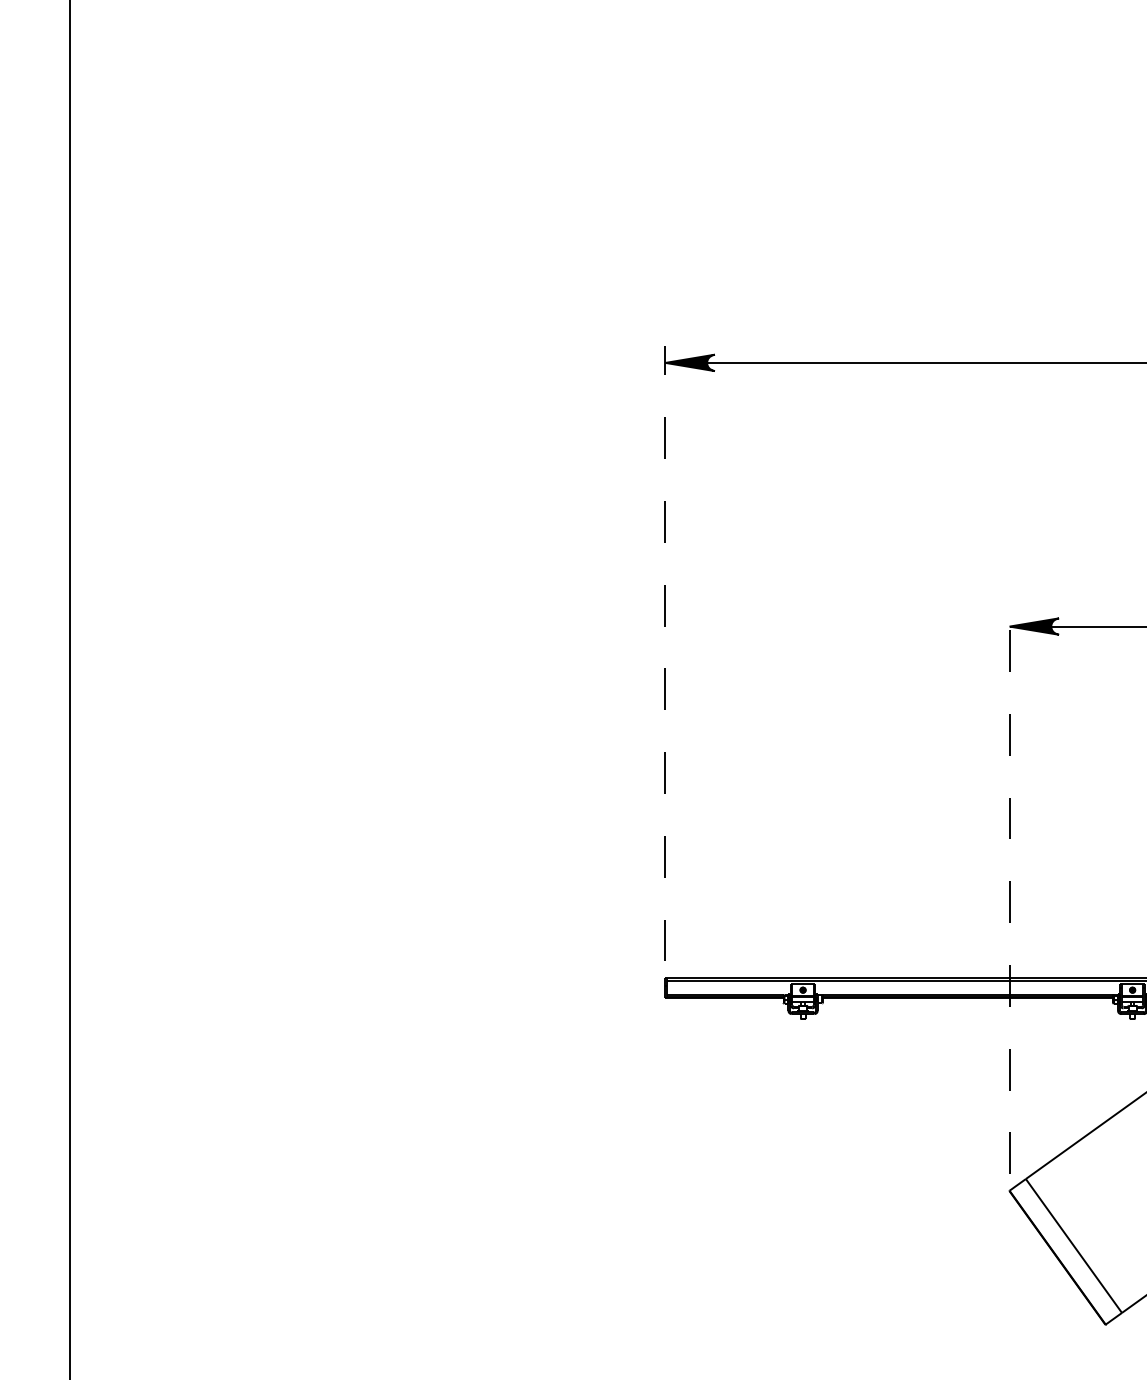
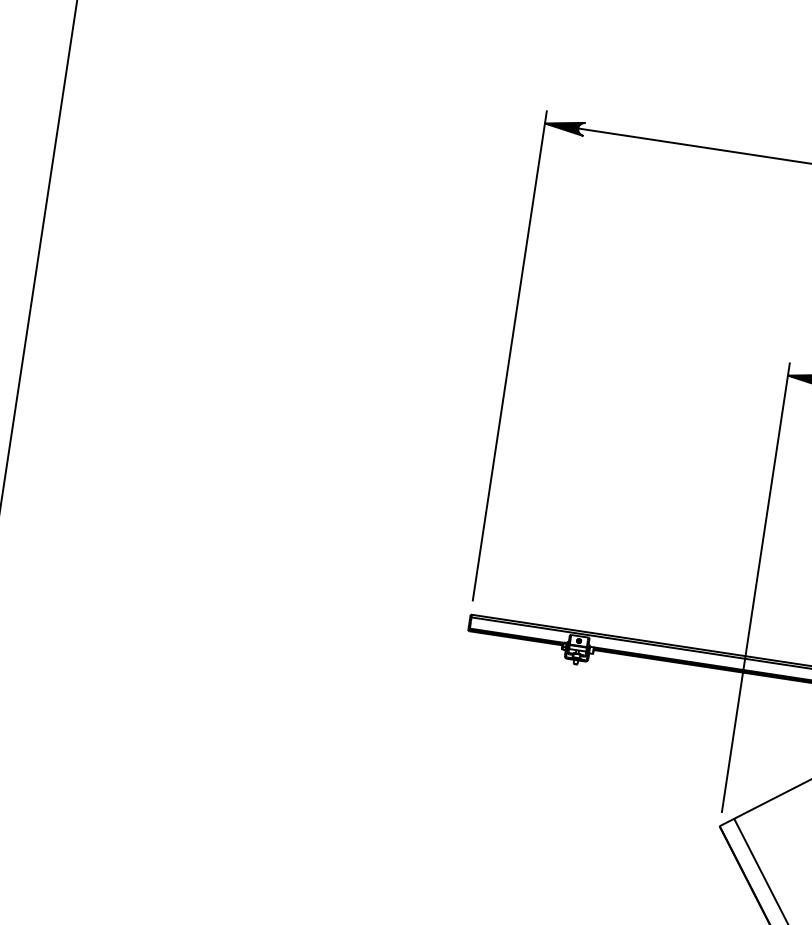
line: (665, 653) -> (509, 355), dashed -> solid
line: (1009, 891) -> (755, 587), dashed -> solid

